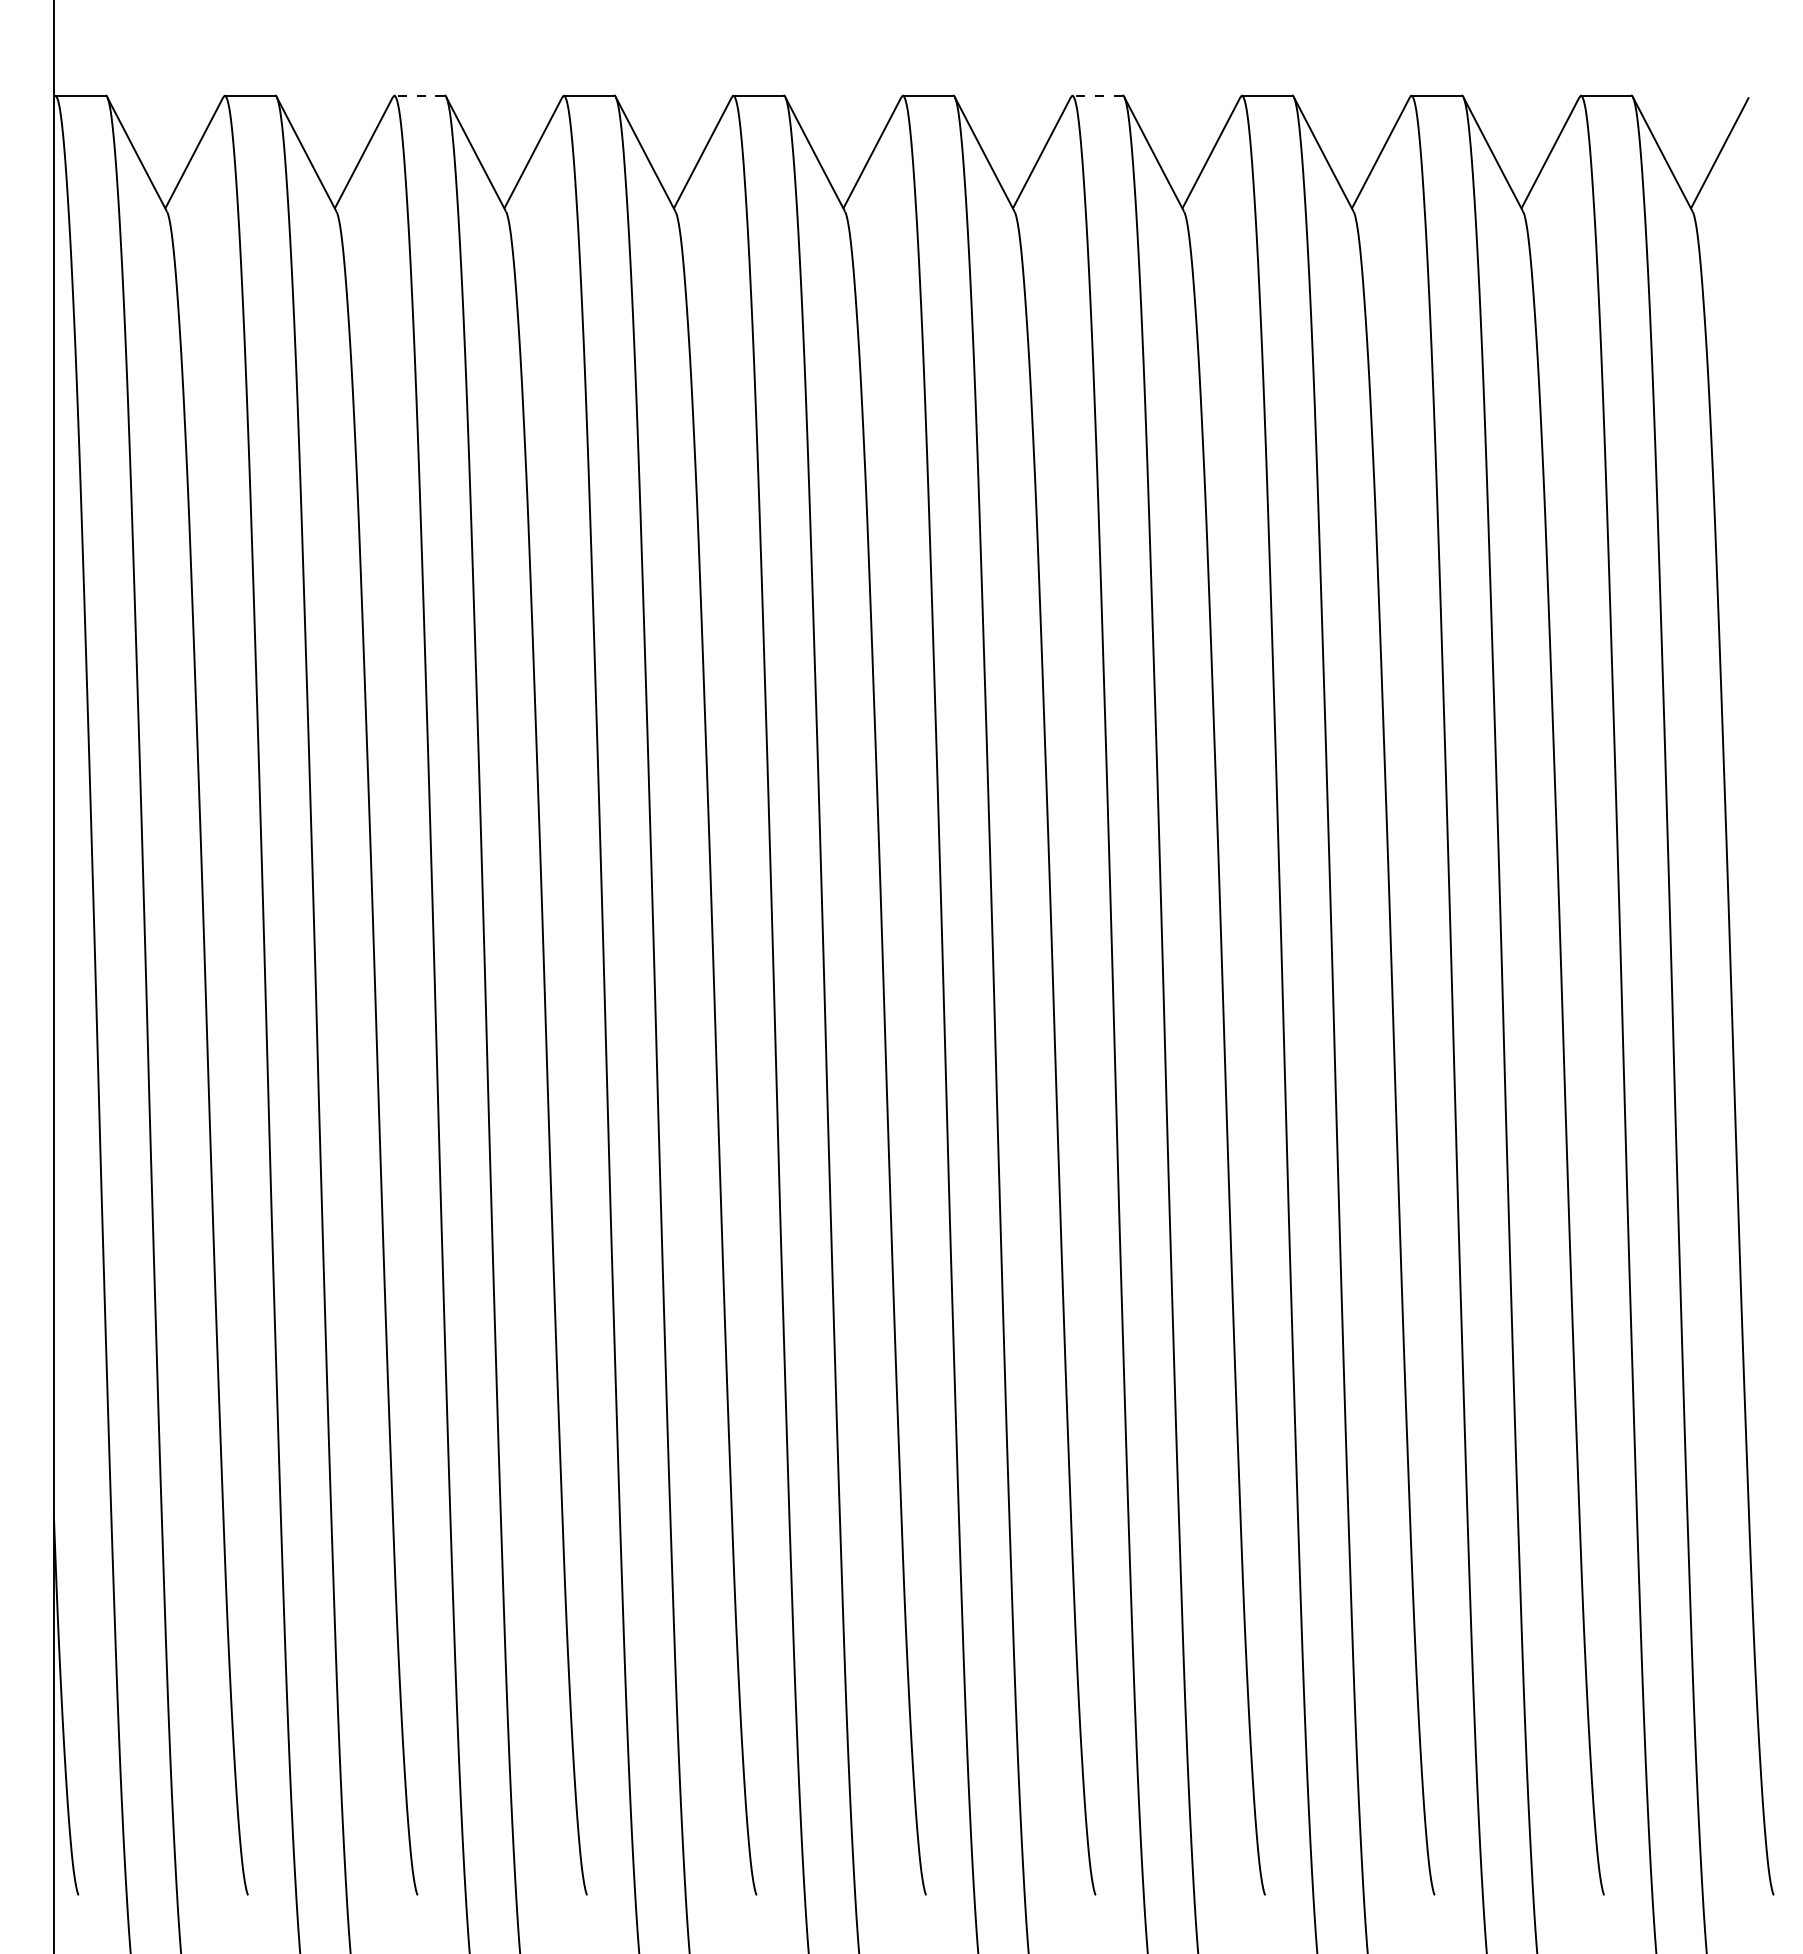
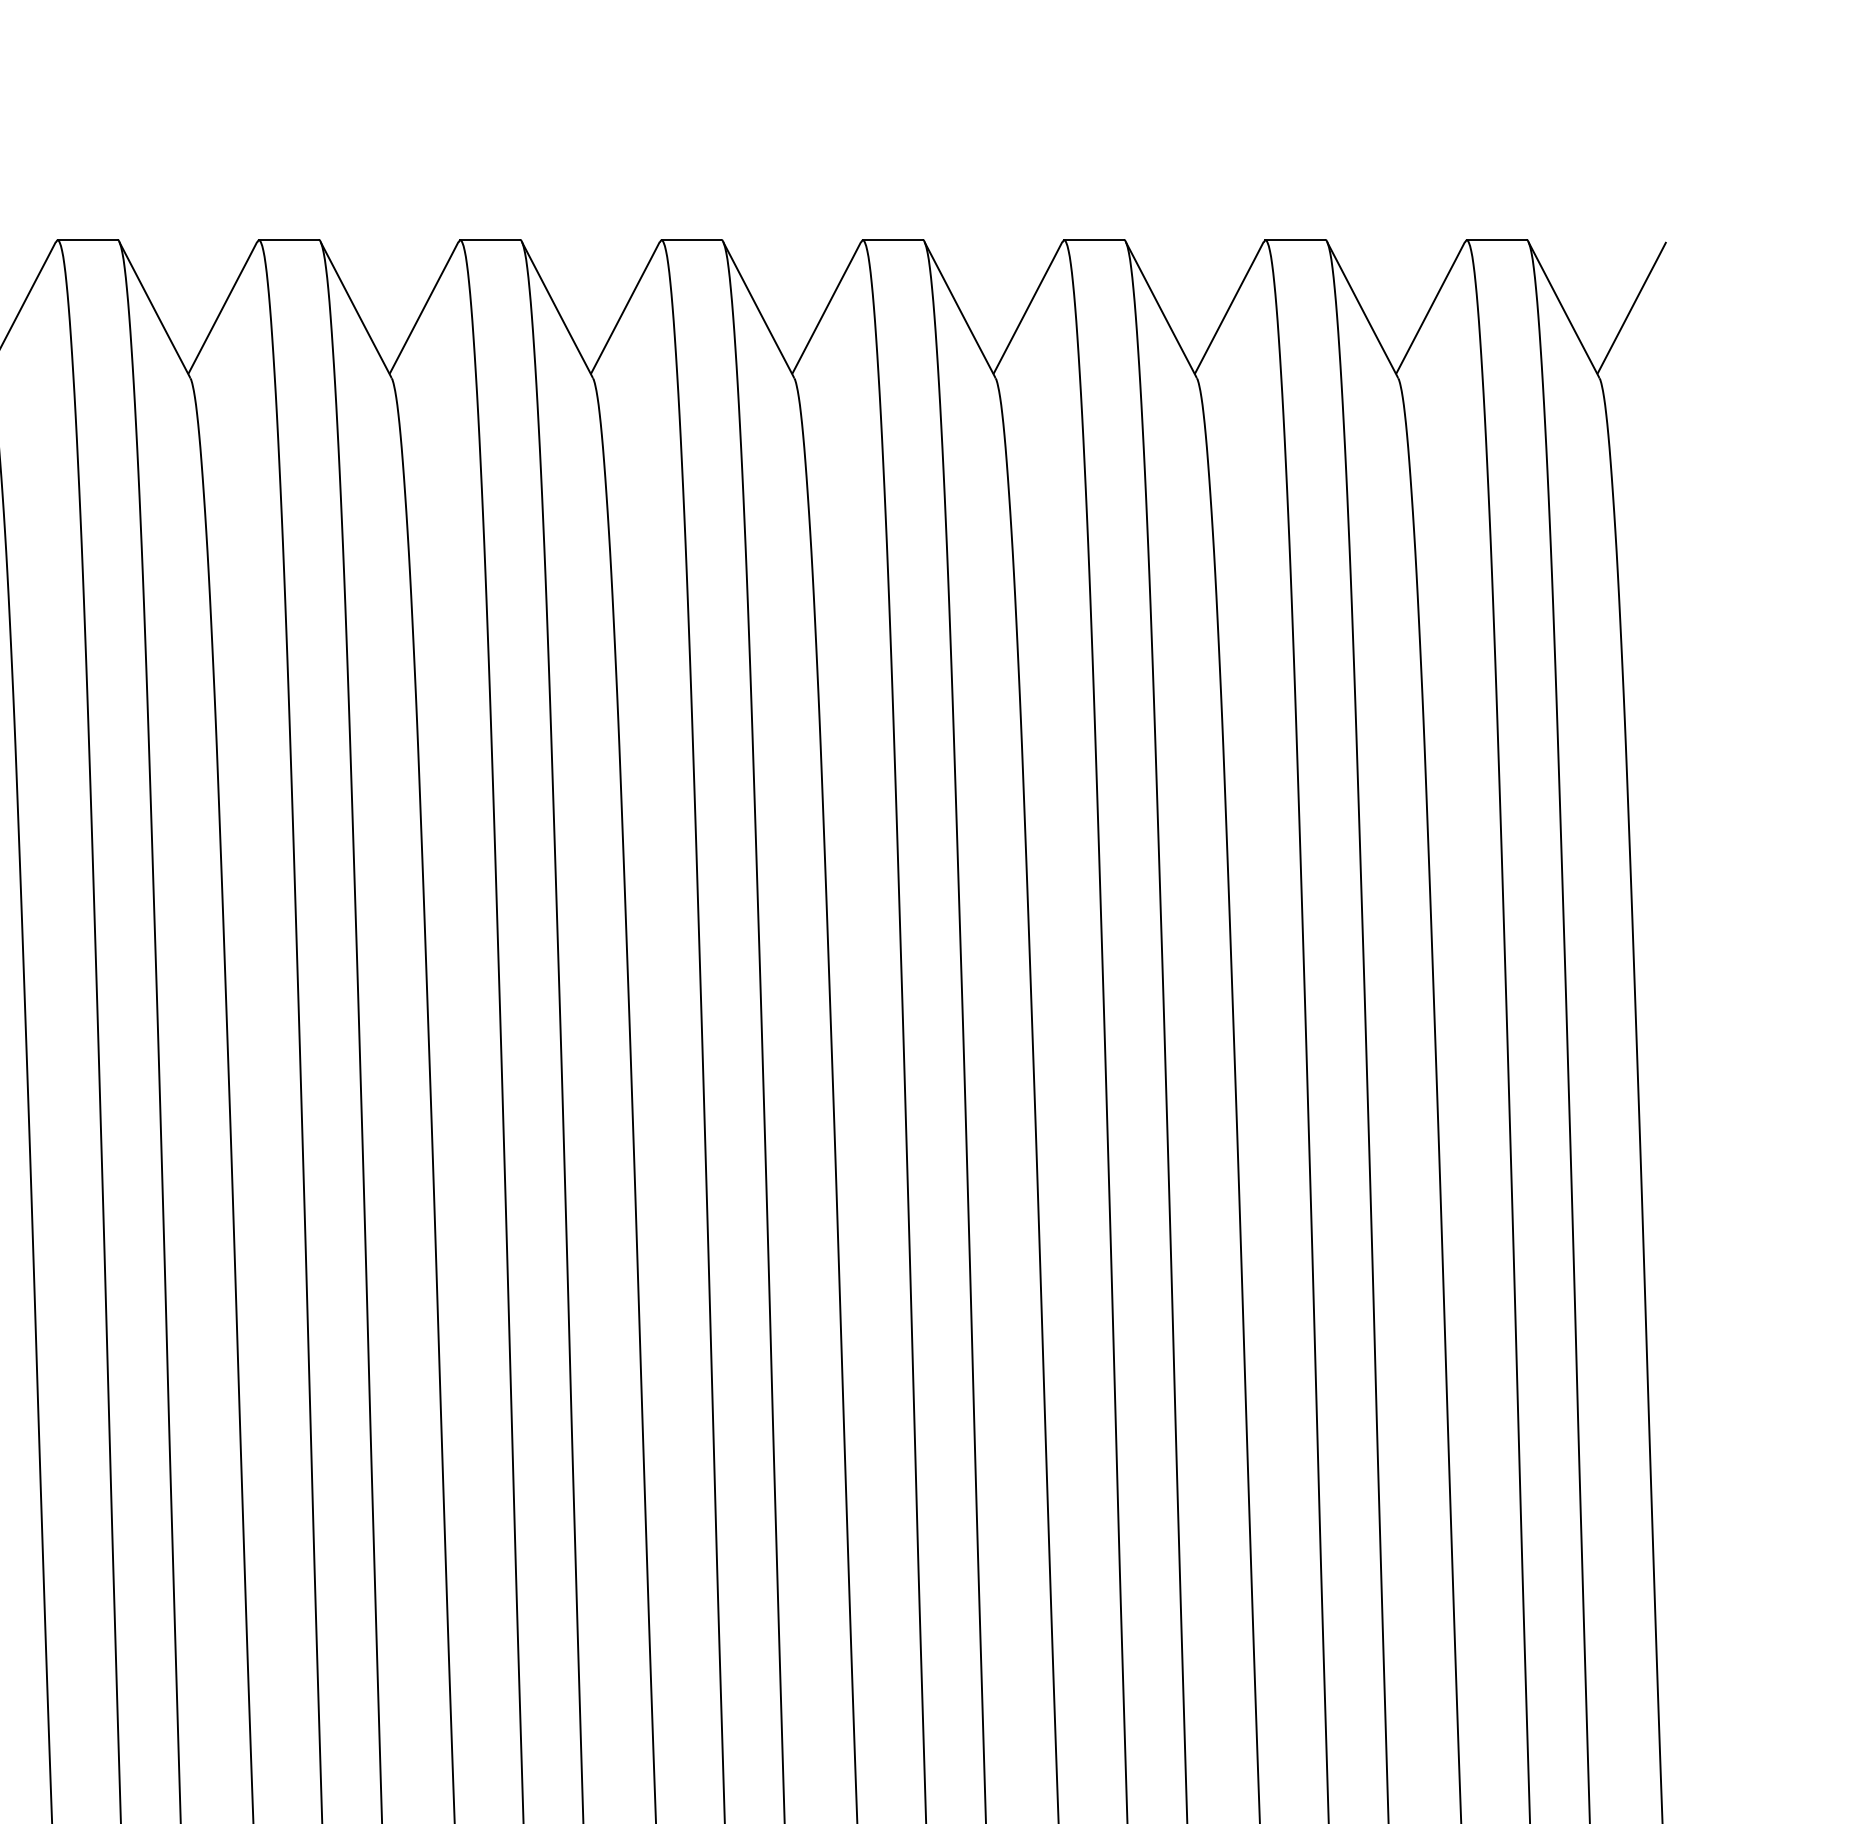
line: (419, 95) -> (87, 239), dashed -> solid
line: (1097, 95) -> (892, 239), dashed -> solid

